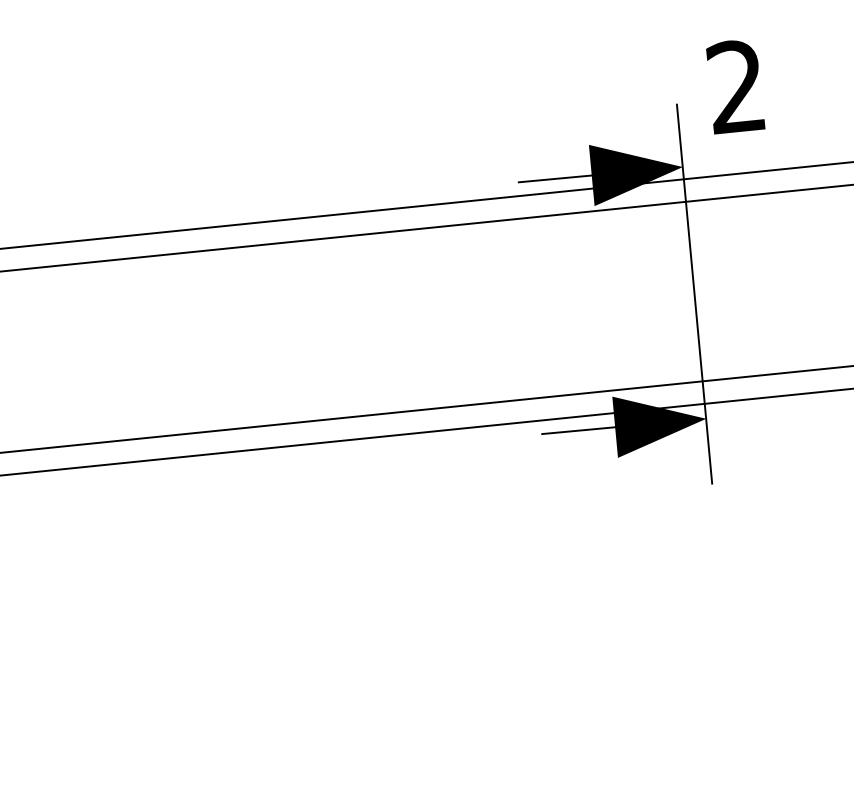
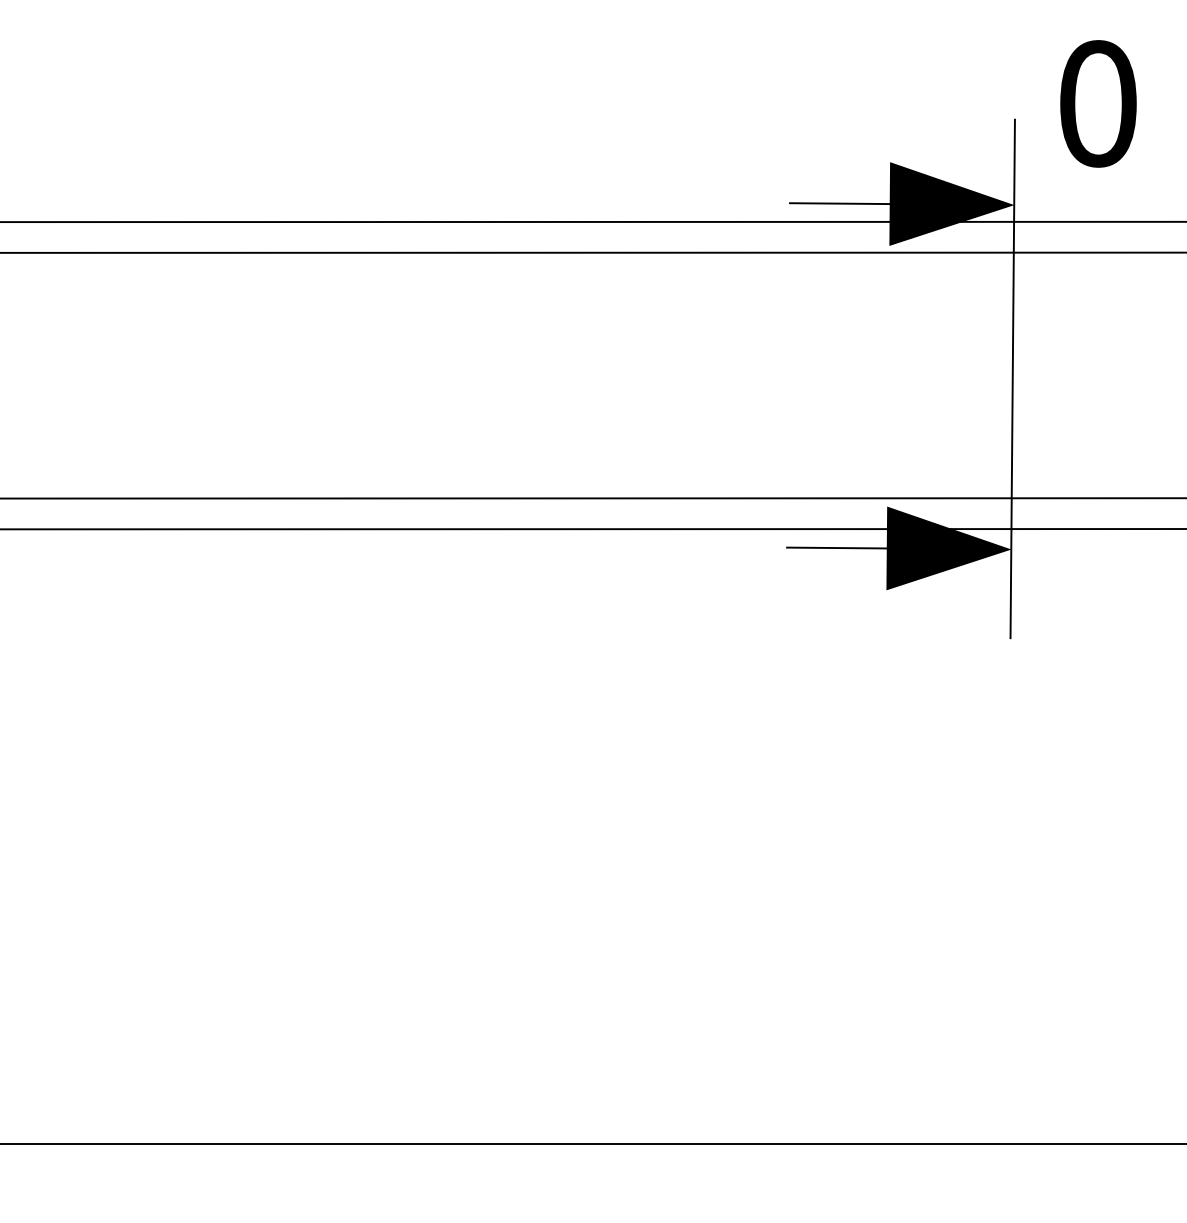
text: (736, 86) -> (1098, 103), 2 -> 0

